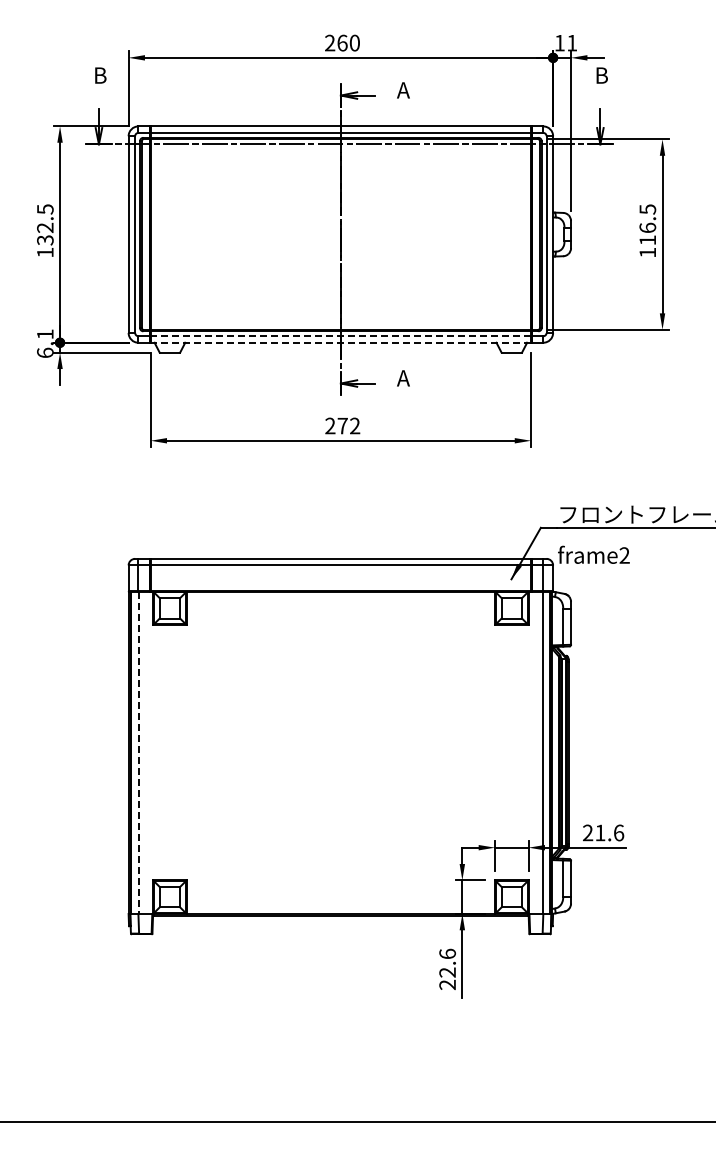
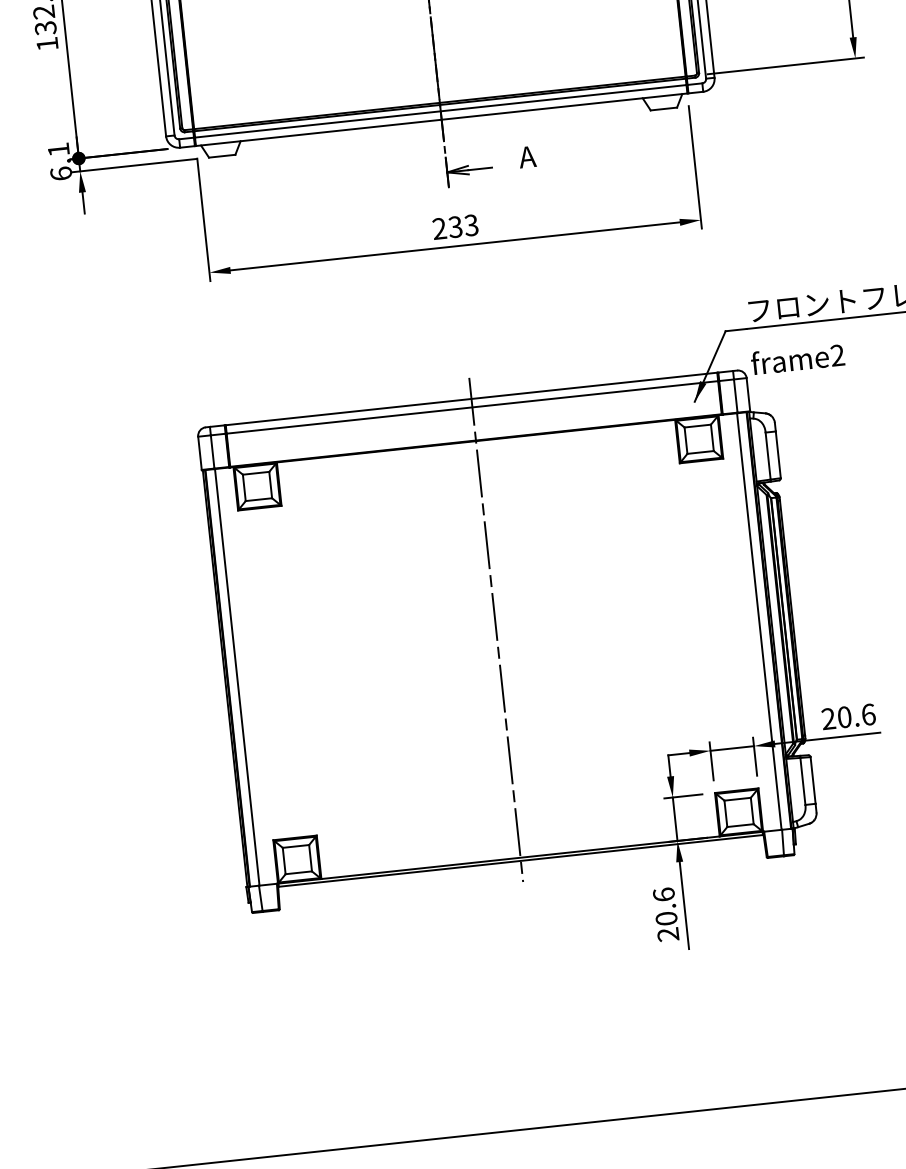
line: (340, 336) -> (440, 111), dashed -> solid
line: (340, 342) -> (441, 119), dashed -> solid
text: (348, 425) -> (462, 225), 272 -> 233
line: (340, 737) -> (495, 629), added
line: (138, 753) -> (236, 678), dashed -> solid
text: (600, 832) -> (844, 716), 21.6 -> 20.6
text: (447, 972) -> (666, 918), 22.6 -> 20.6

